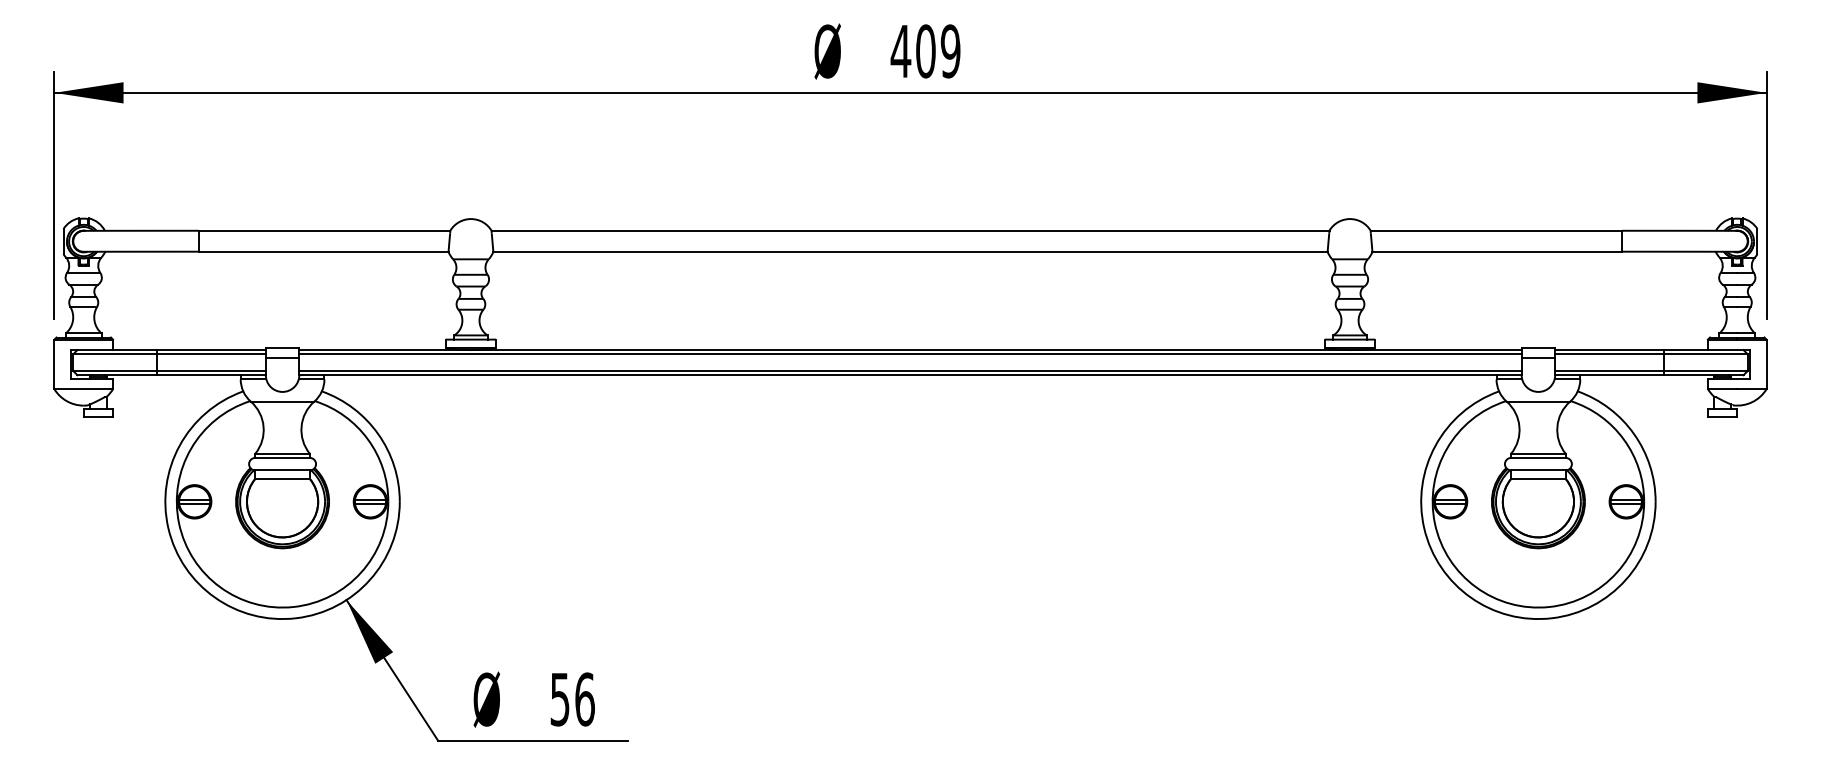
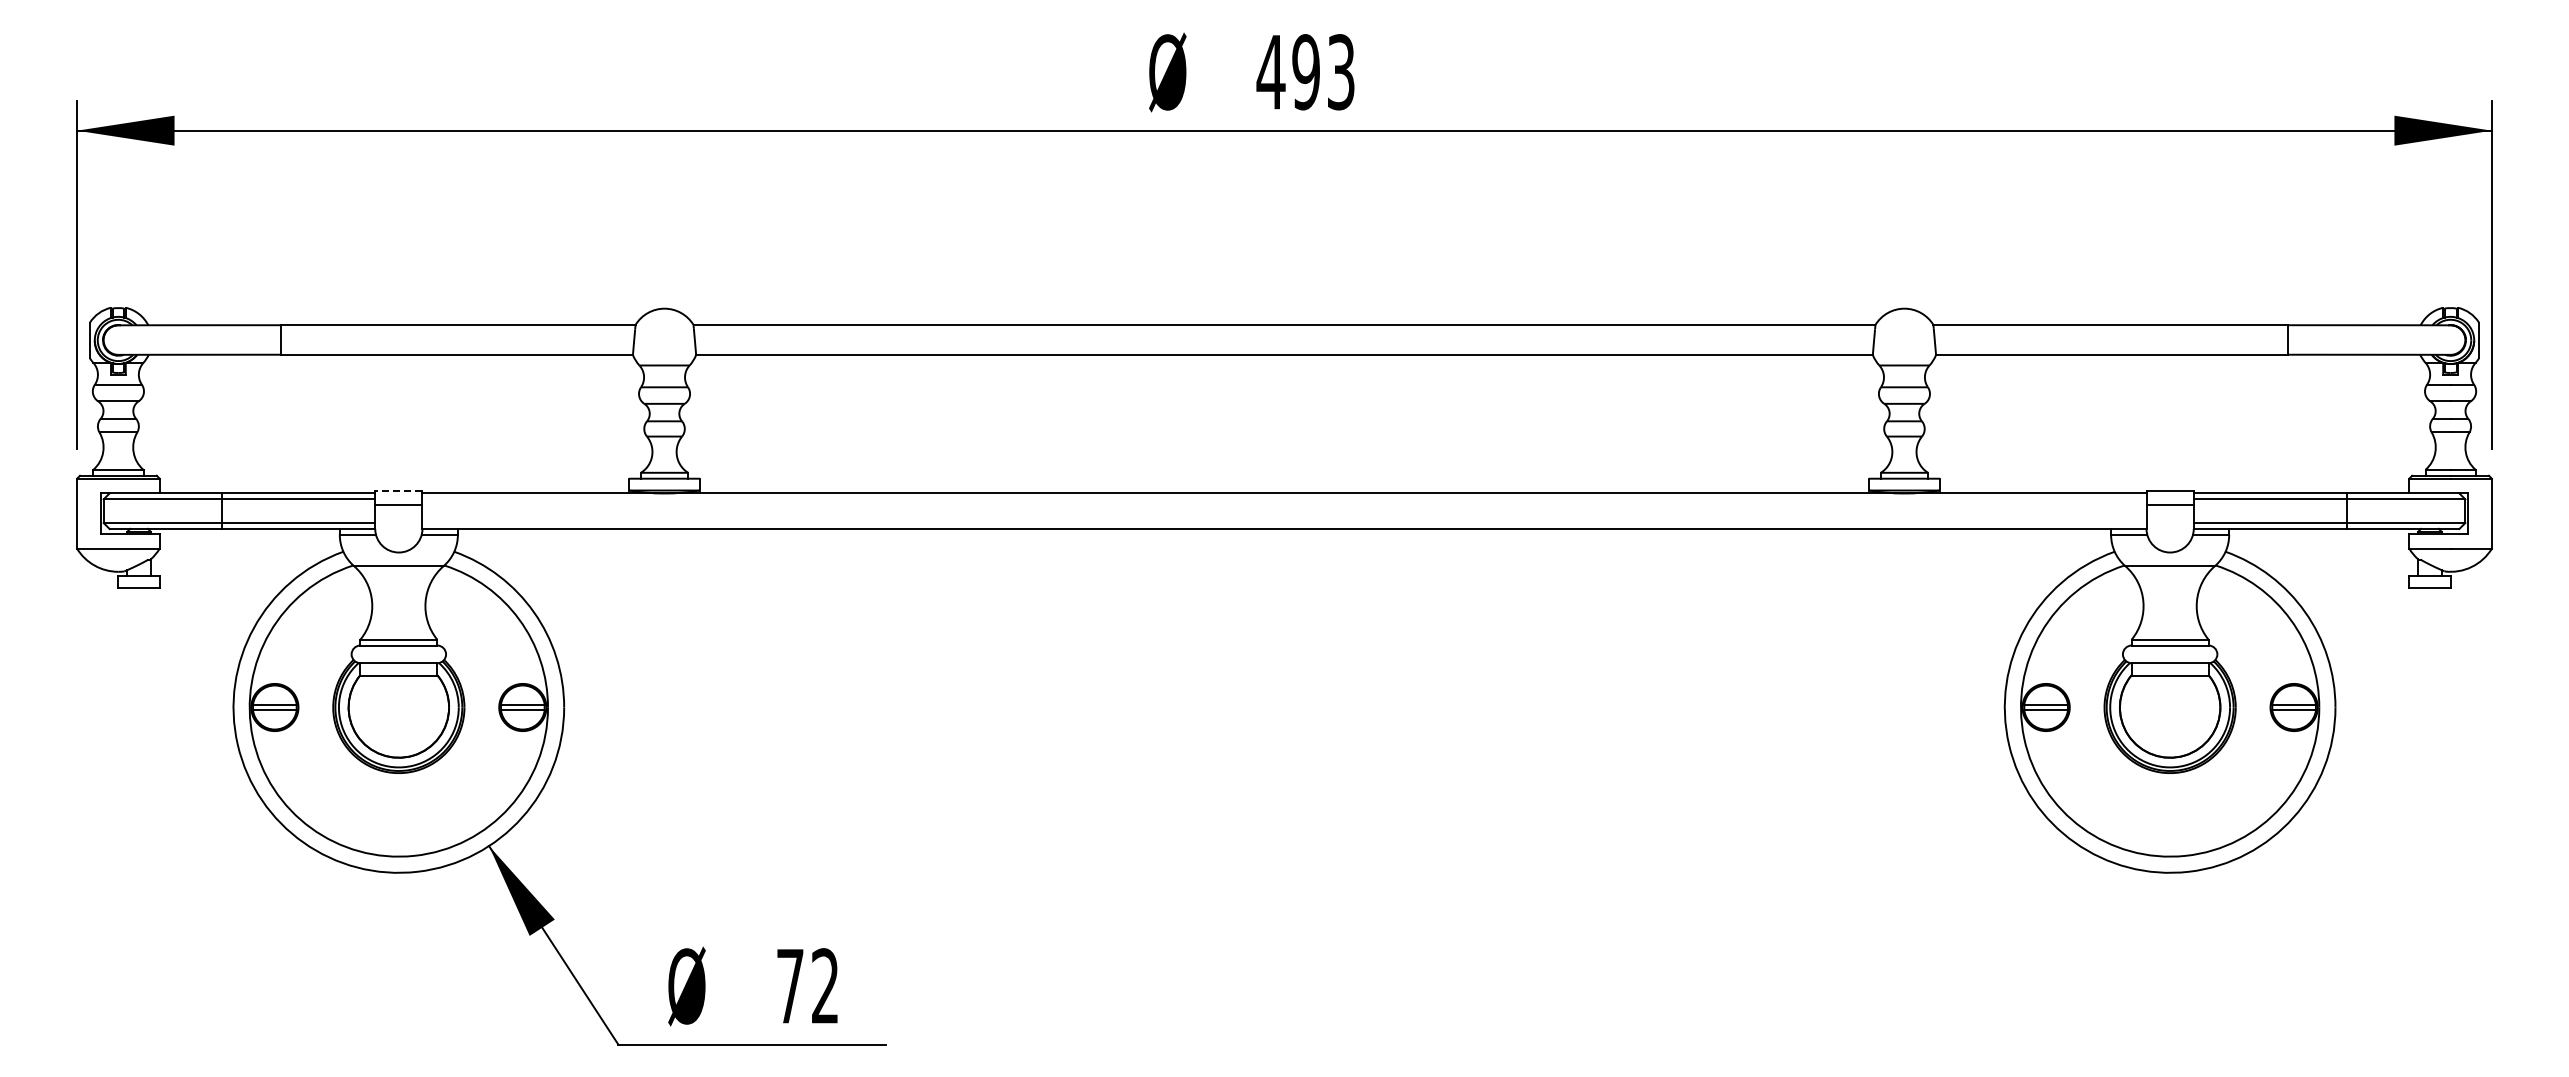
text: (938, 51) -> (1323, 72), 409 -> 493
line: (282, 347) -> (398, 490), solid -> dashed
line: (910, 354) -> (1284, 499), removed
line: (910, 371) -> (1284, 523), removed
text: (573, 699) -> (808, 986), 56 -> 72

